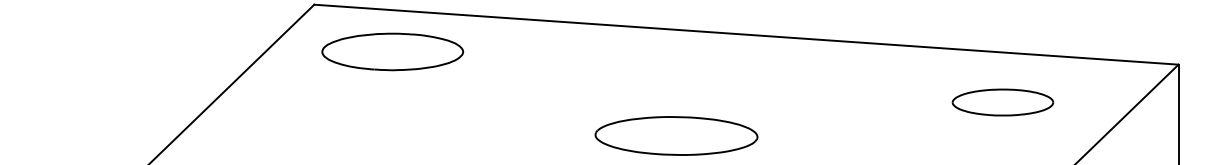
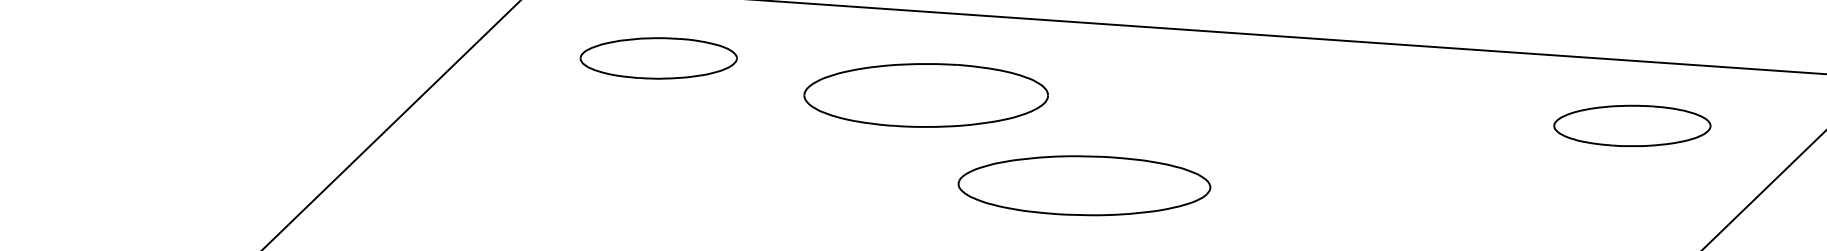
part: (392, 52) -> (658, 59), size x0.71
part: (564, 75) -> (925, 94), added
part: (1002, 102) -> (1631, 125), moved
part: (676, 135) -> (1084, 184), moved

